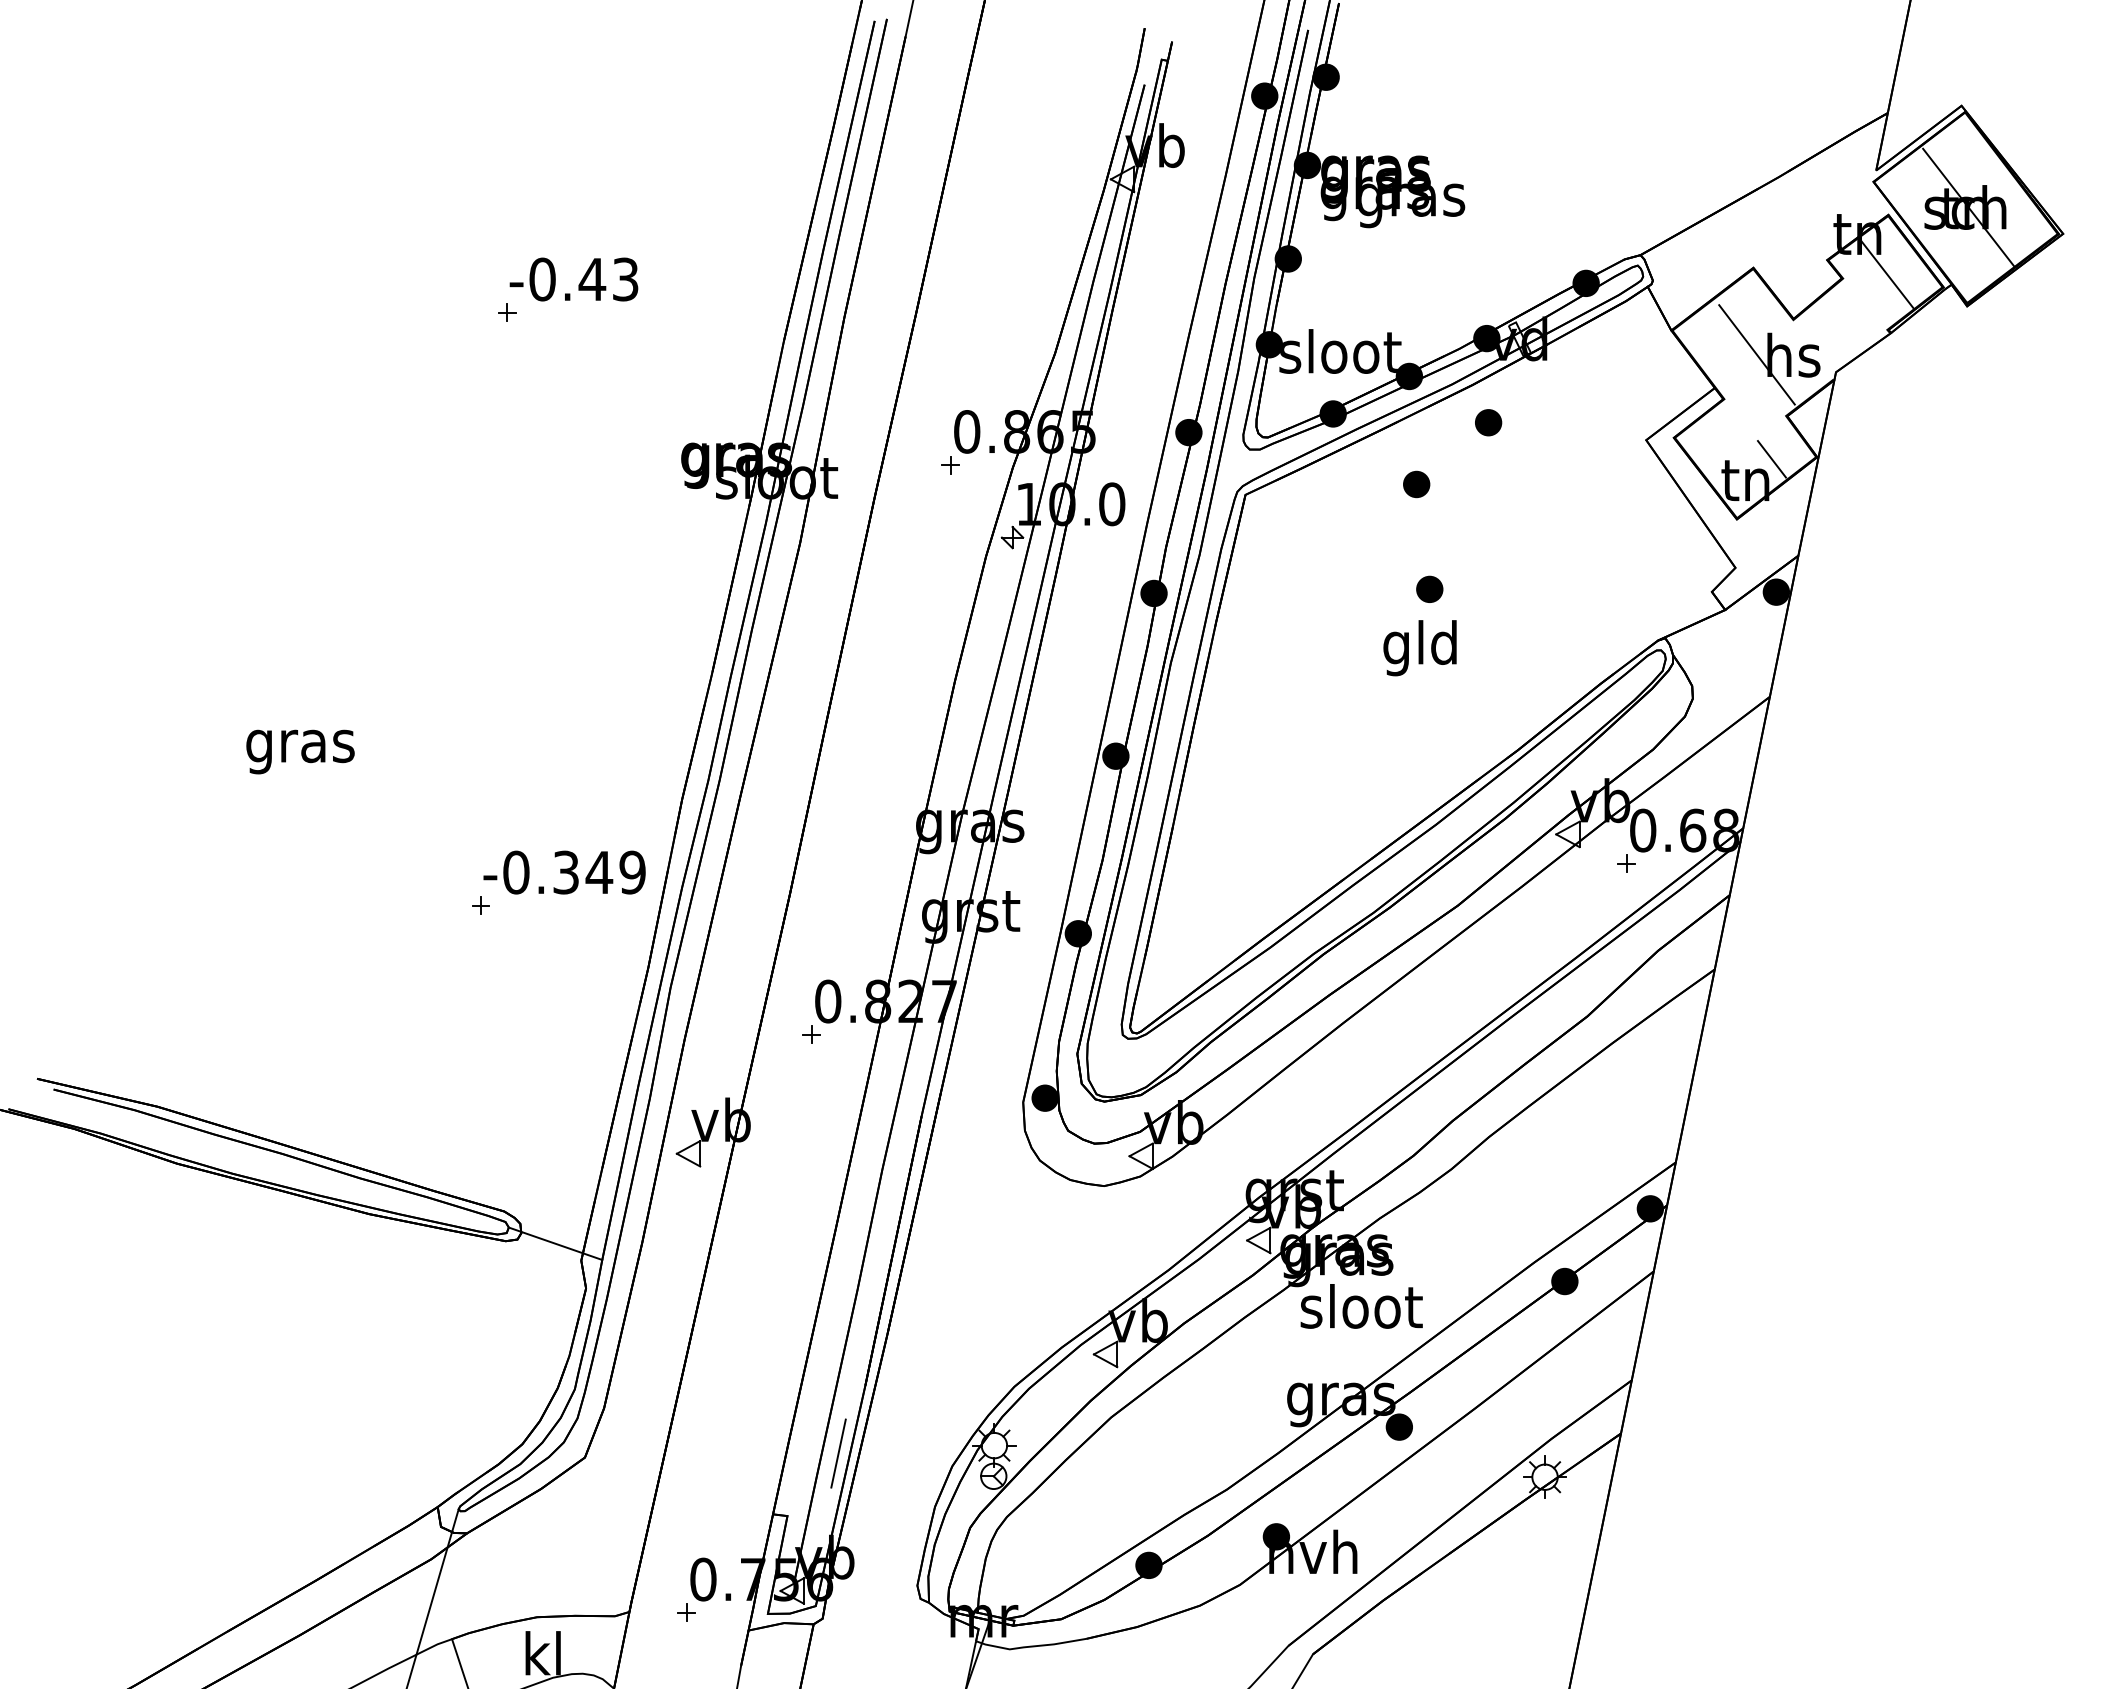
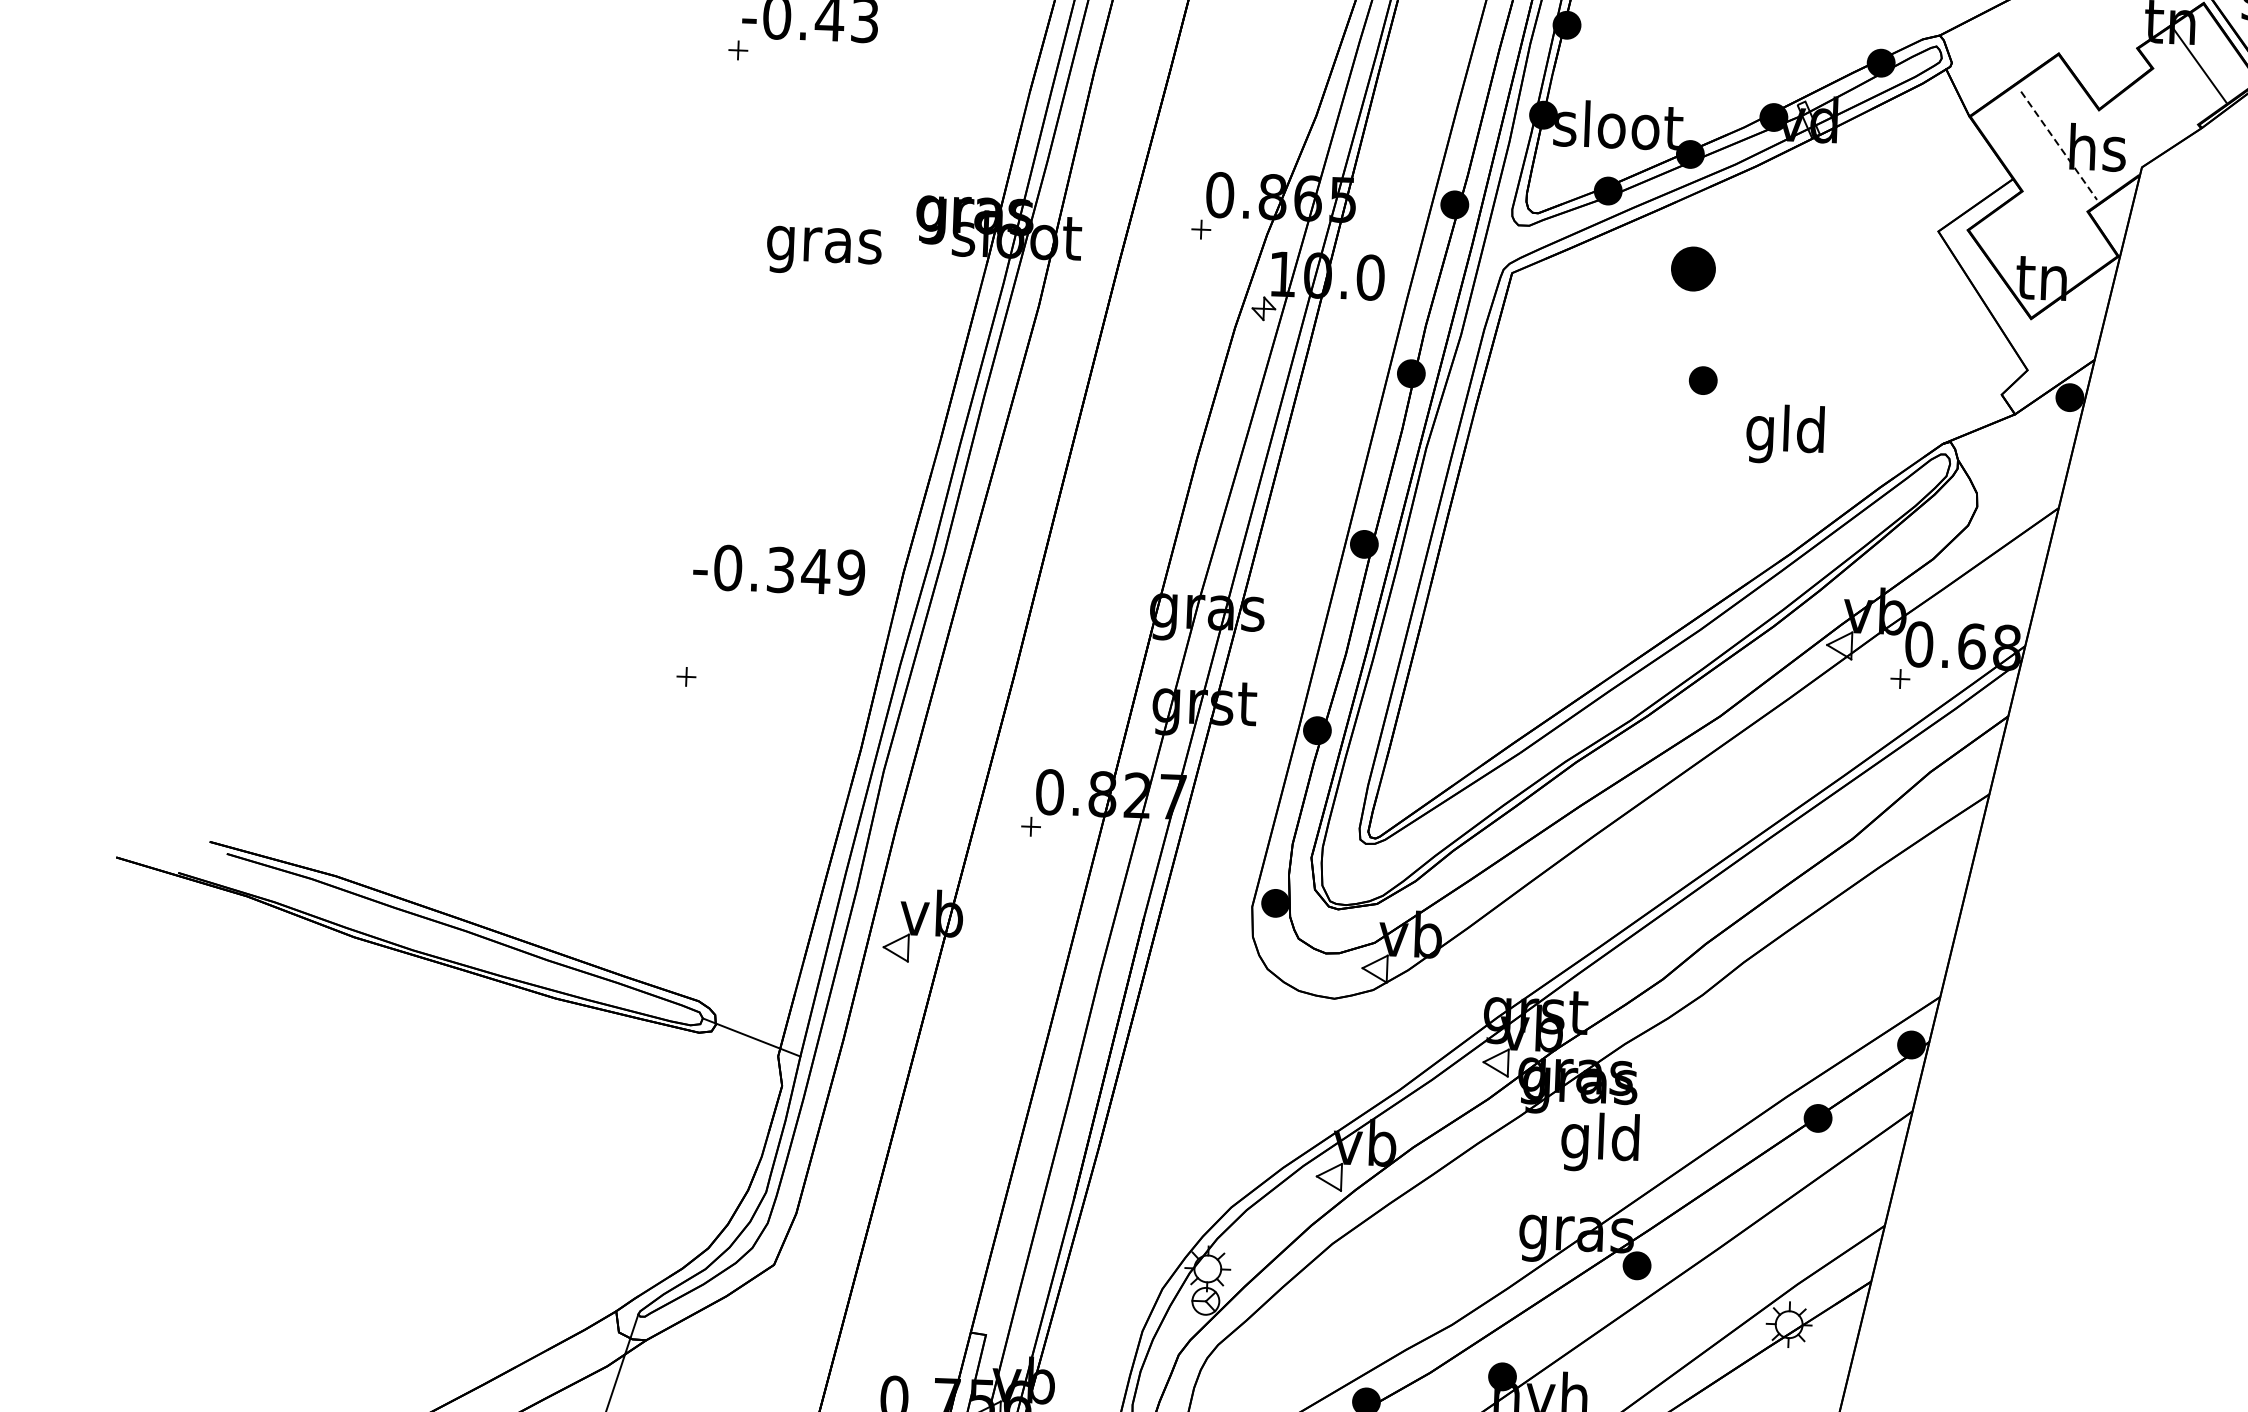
line: (1757, 355) -> (2059, 146), solid -> dashed
part: (1488, 422) -> (1772, 206), removed
line: (1771, 459) -> (2070, 257), removed
part: (1416, 484) -> (1693, 269), size x1.6
text: (1419, 648) -> (1784, 434), moved
text: (300, 751) -> (824, 250), moved
text: (564, 872) -> (779, 569), moved
text: (1361, 1312) -> (1601, 1142), sloot -> gld
line: (838, 1453) -> (1042, 1270), removed

